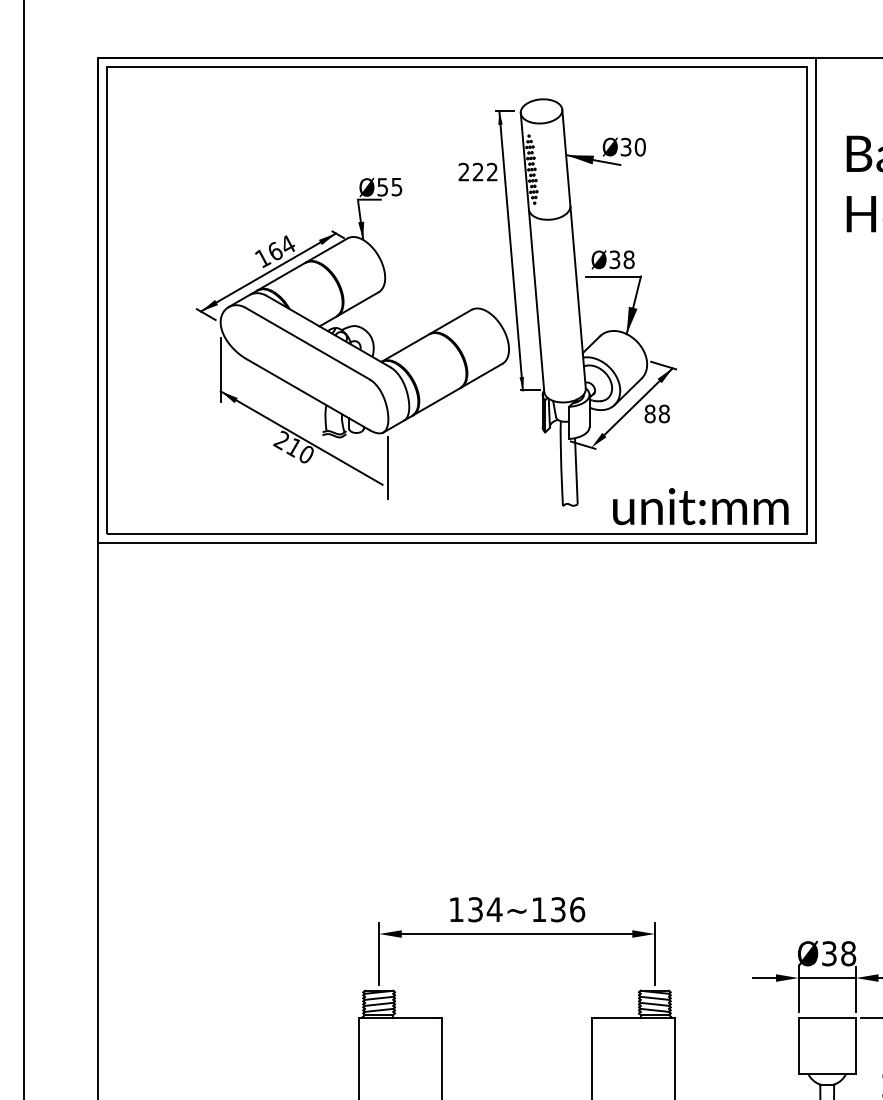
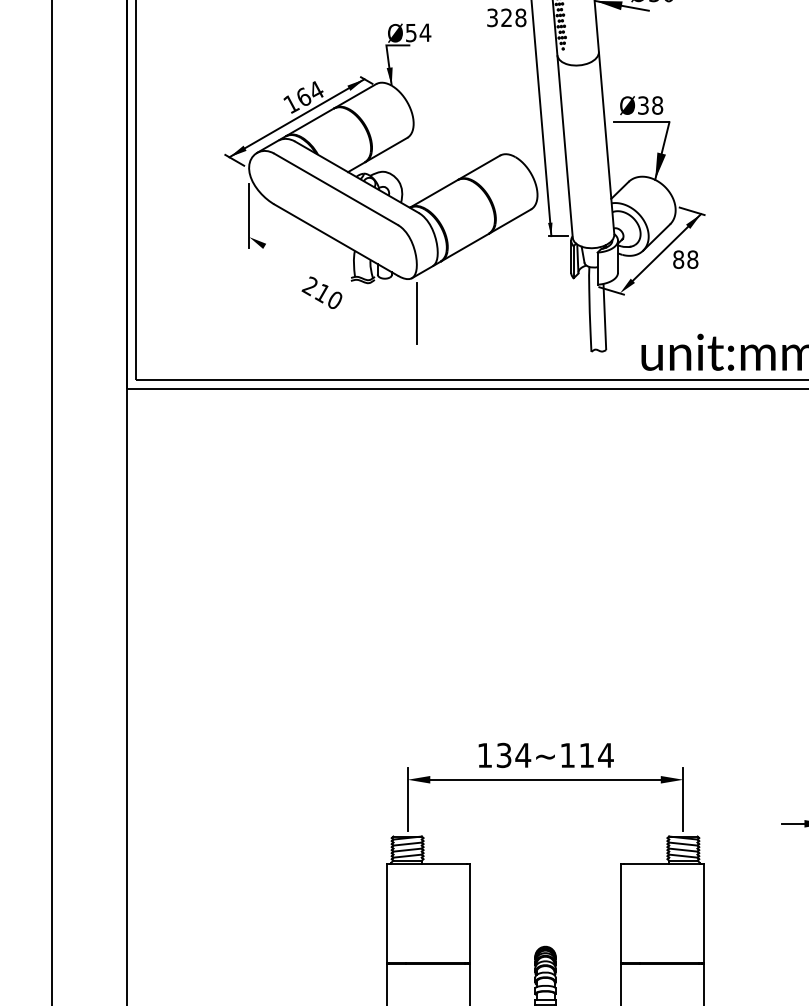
text: (477, 171) -> (505, 17), 222 -> 328
text: (396, 187) -> (424, 33), Ø55 -> Ø54
line: (301, 437) -> (329, 283), removed
text: (568, 909) -> (596, 755), 134~136 -> 134~114

